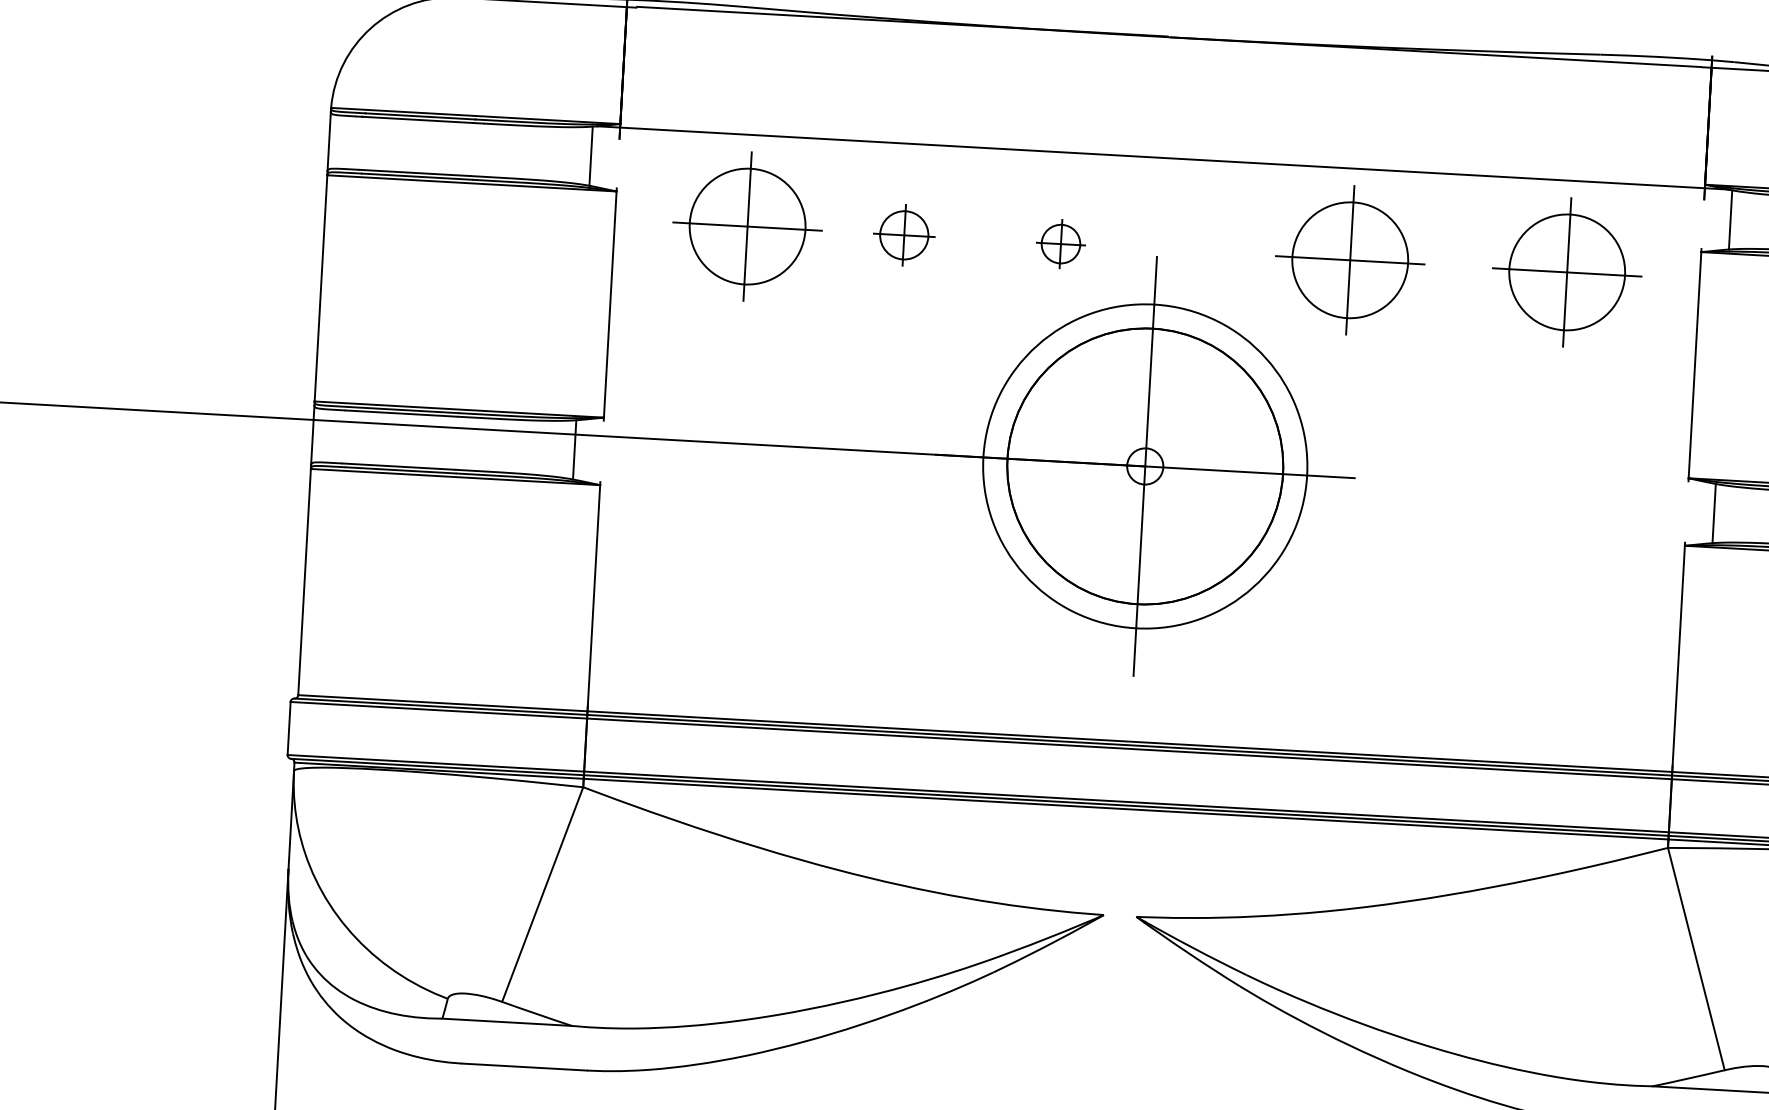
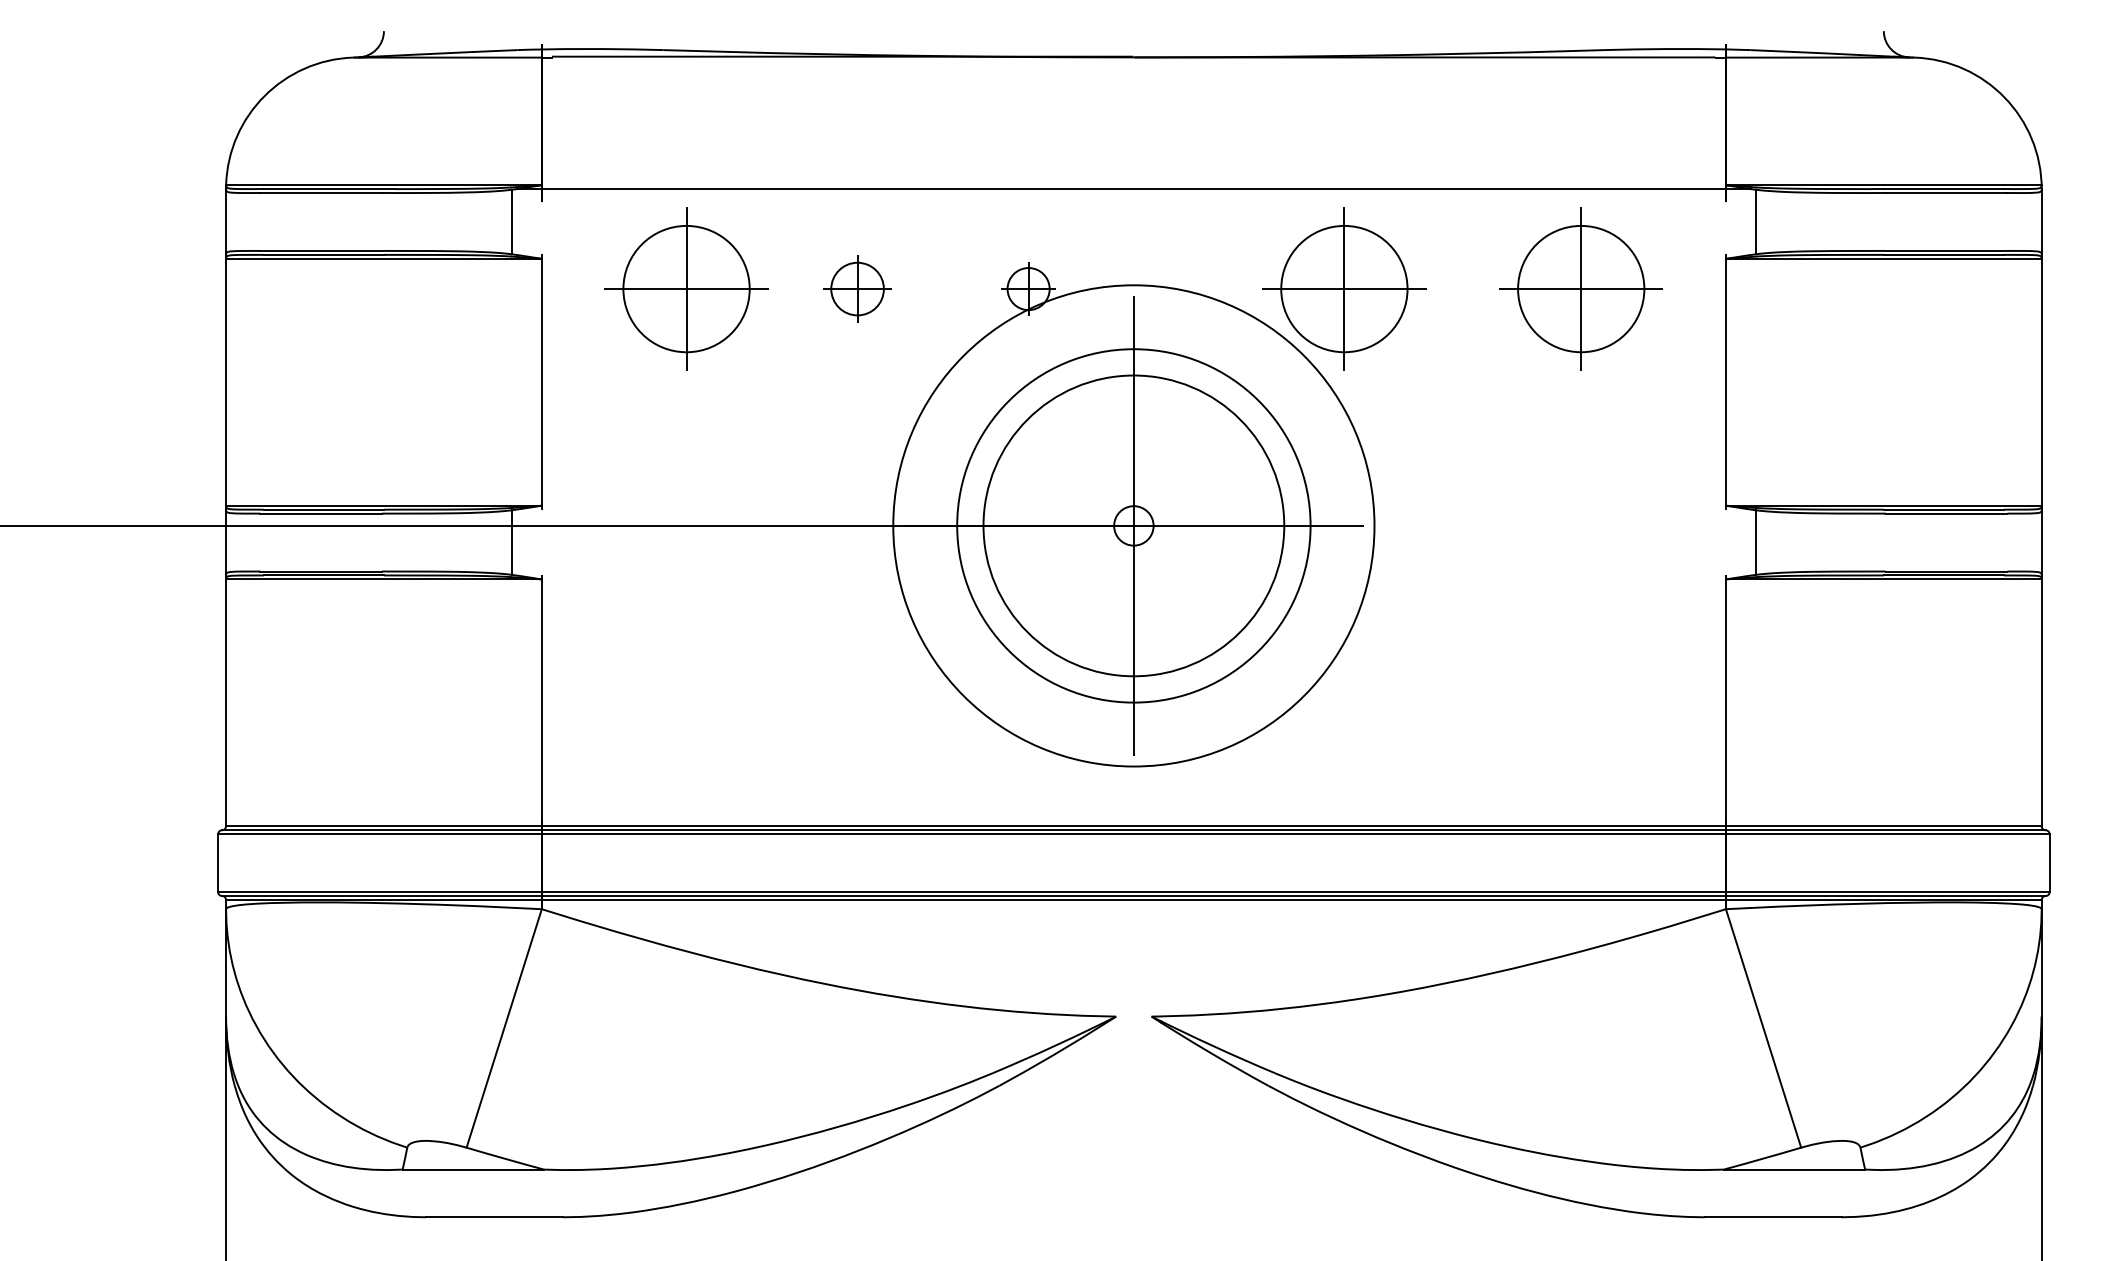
circle: (1144, 466) -> (1133, 525), size x1.6

